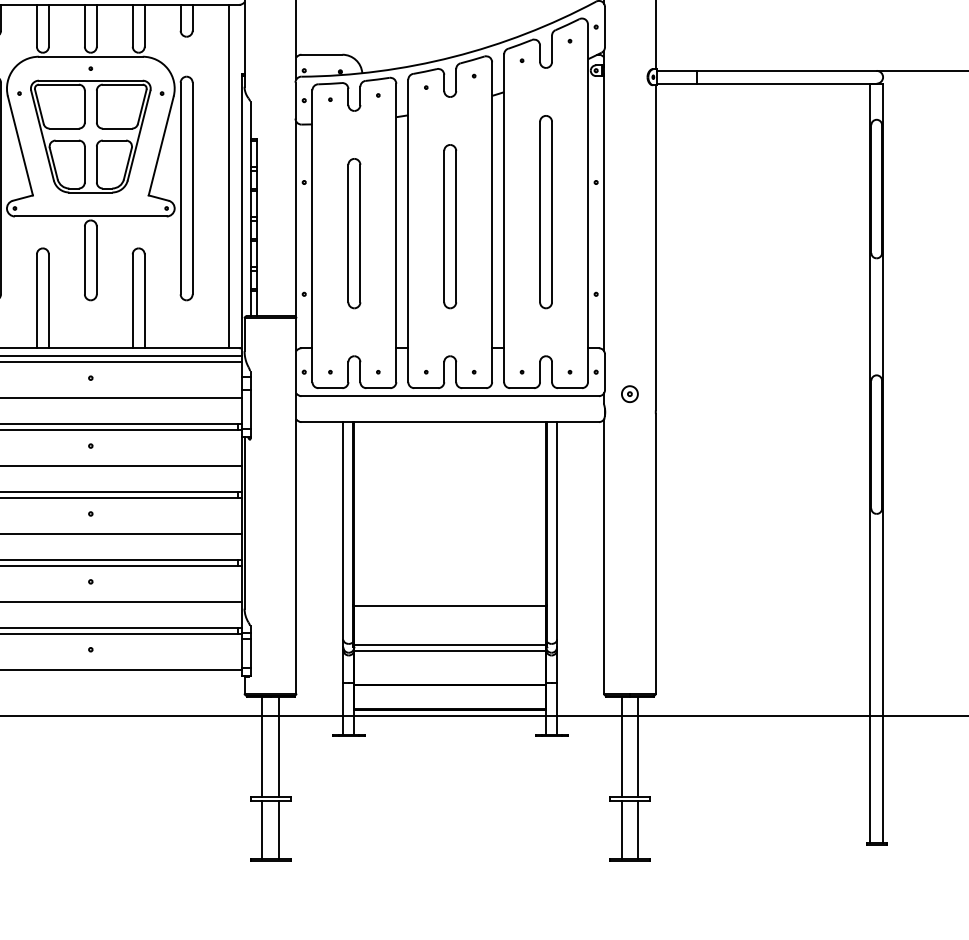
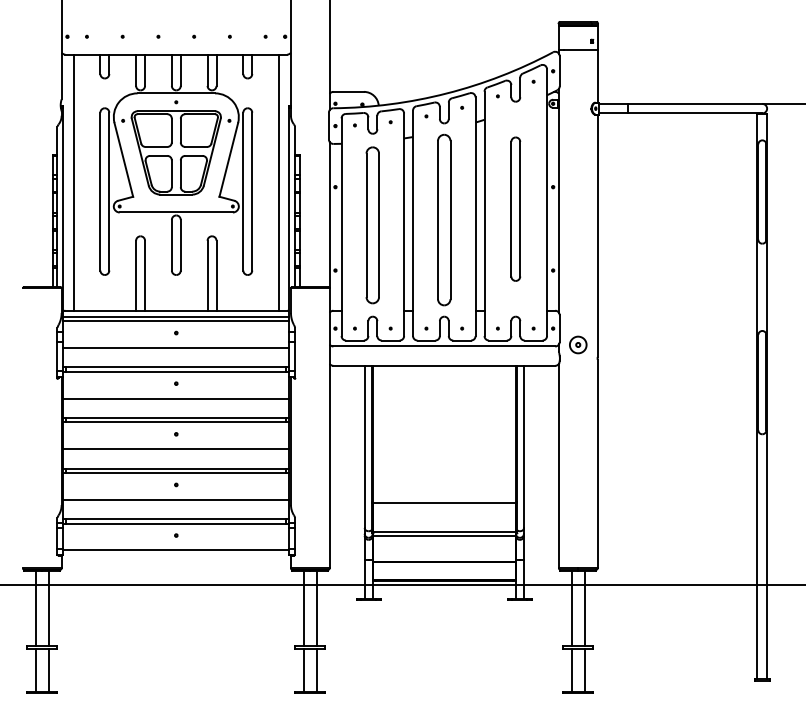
part: (450, 225) -> (444, 219), size x1.4
part: (353, 232) -> (372, 224), size x1.4
part: (630, 393) -> (578, 344), size x1.4

